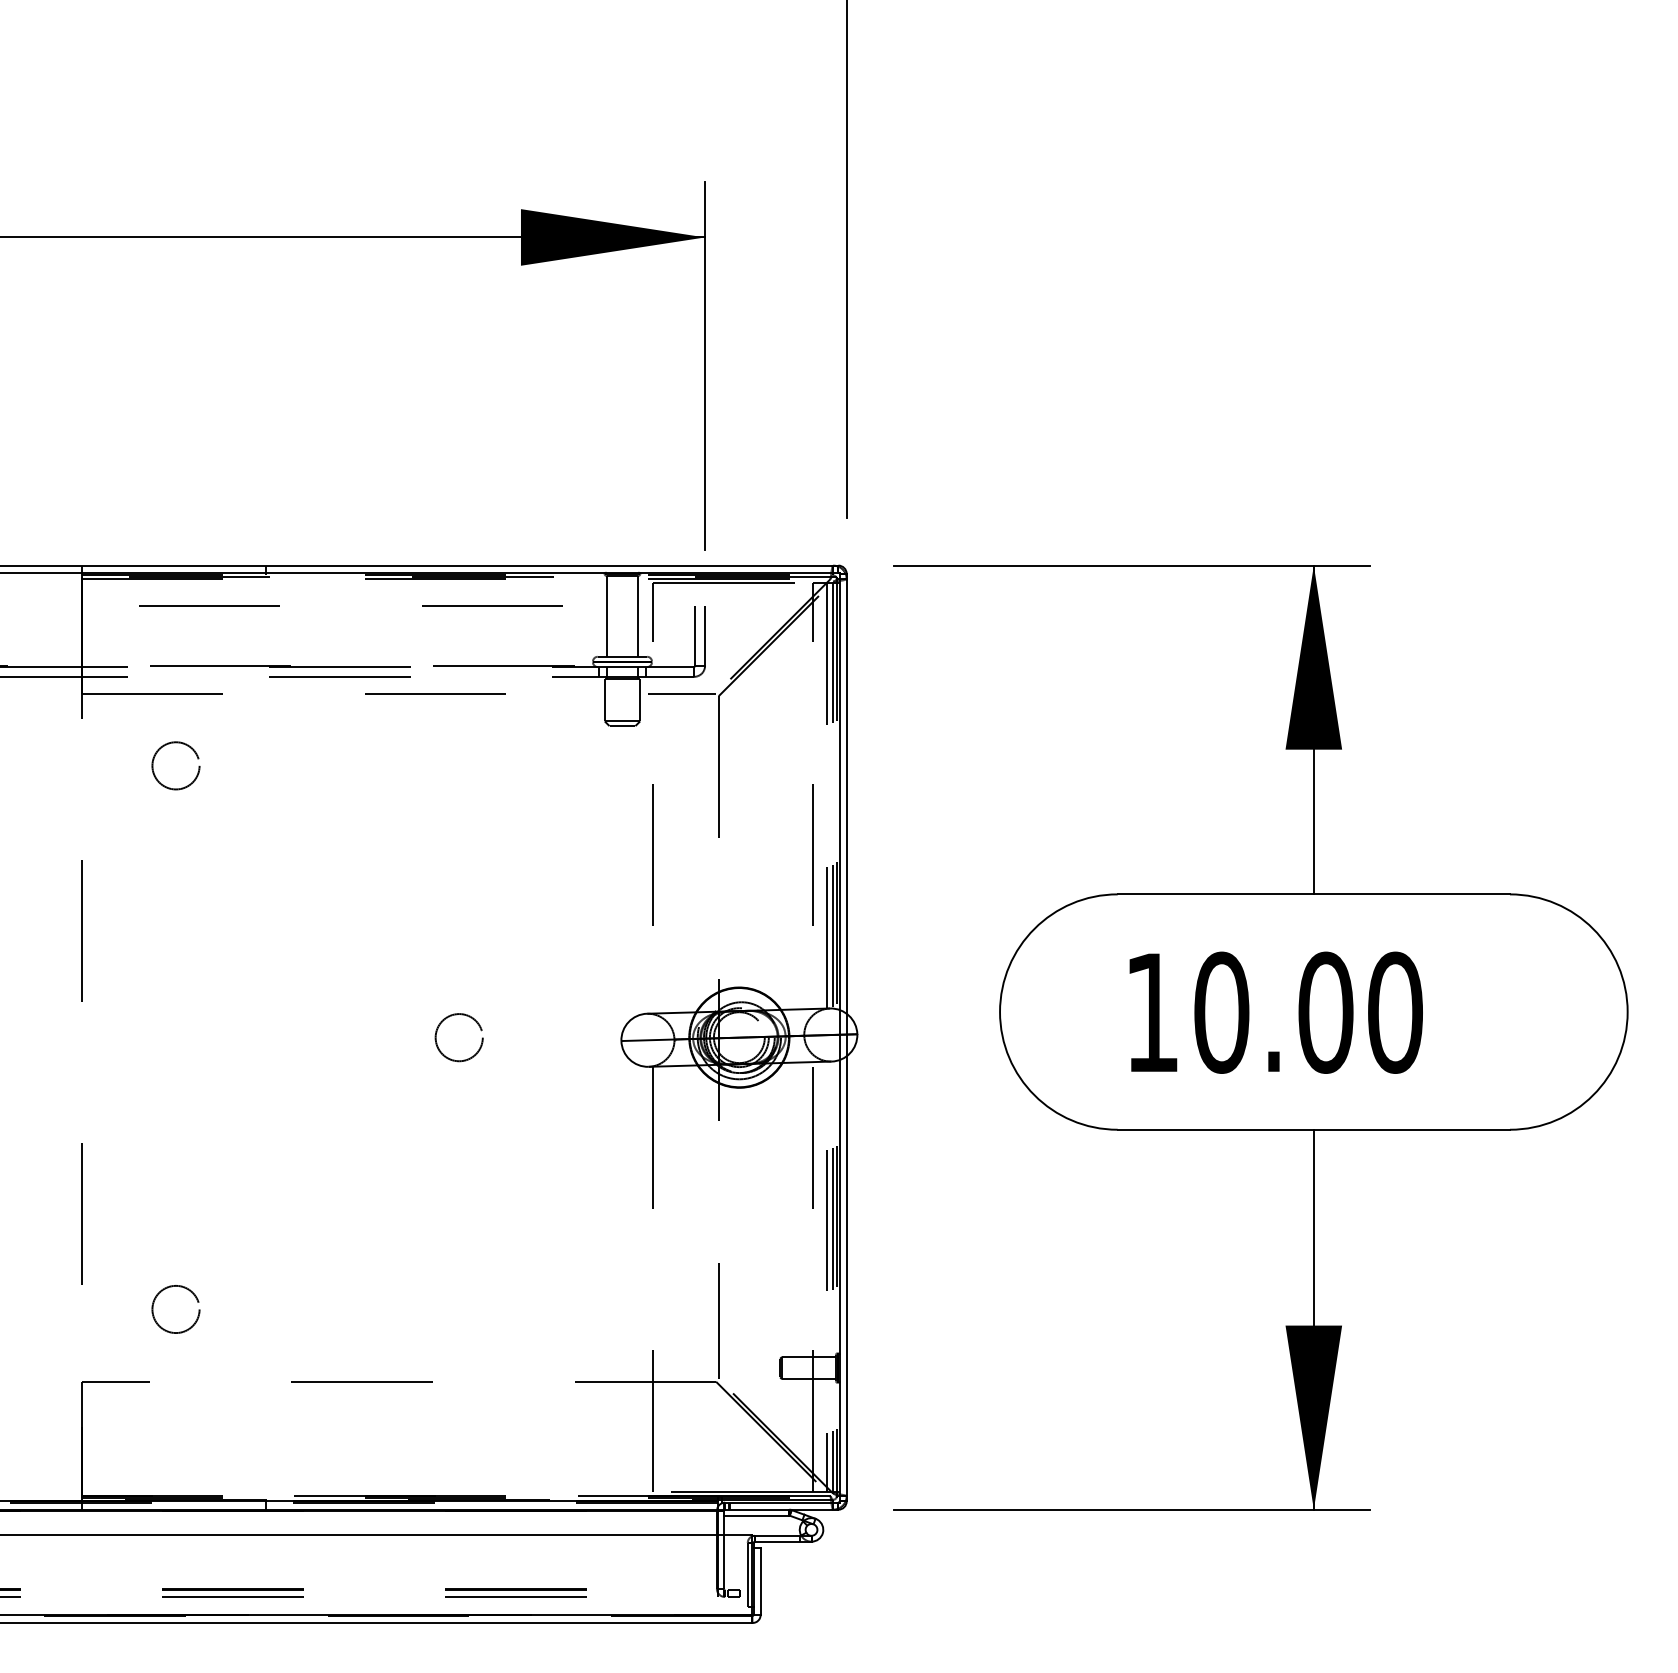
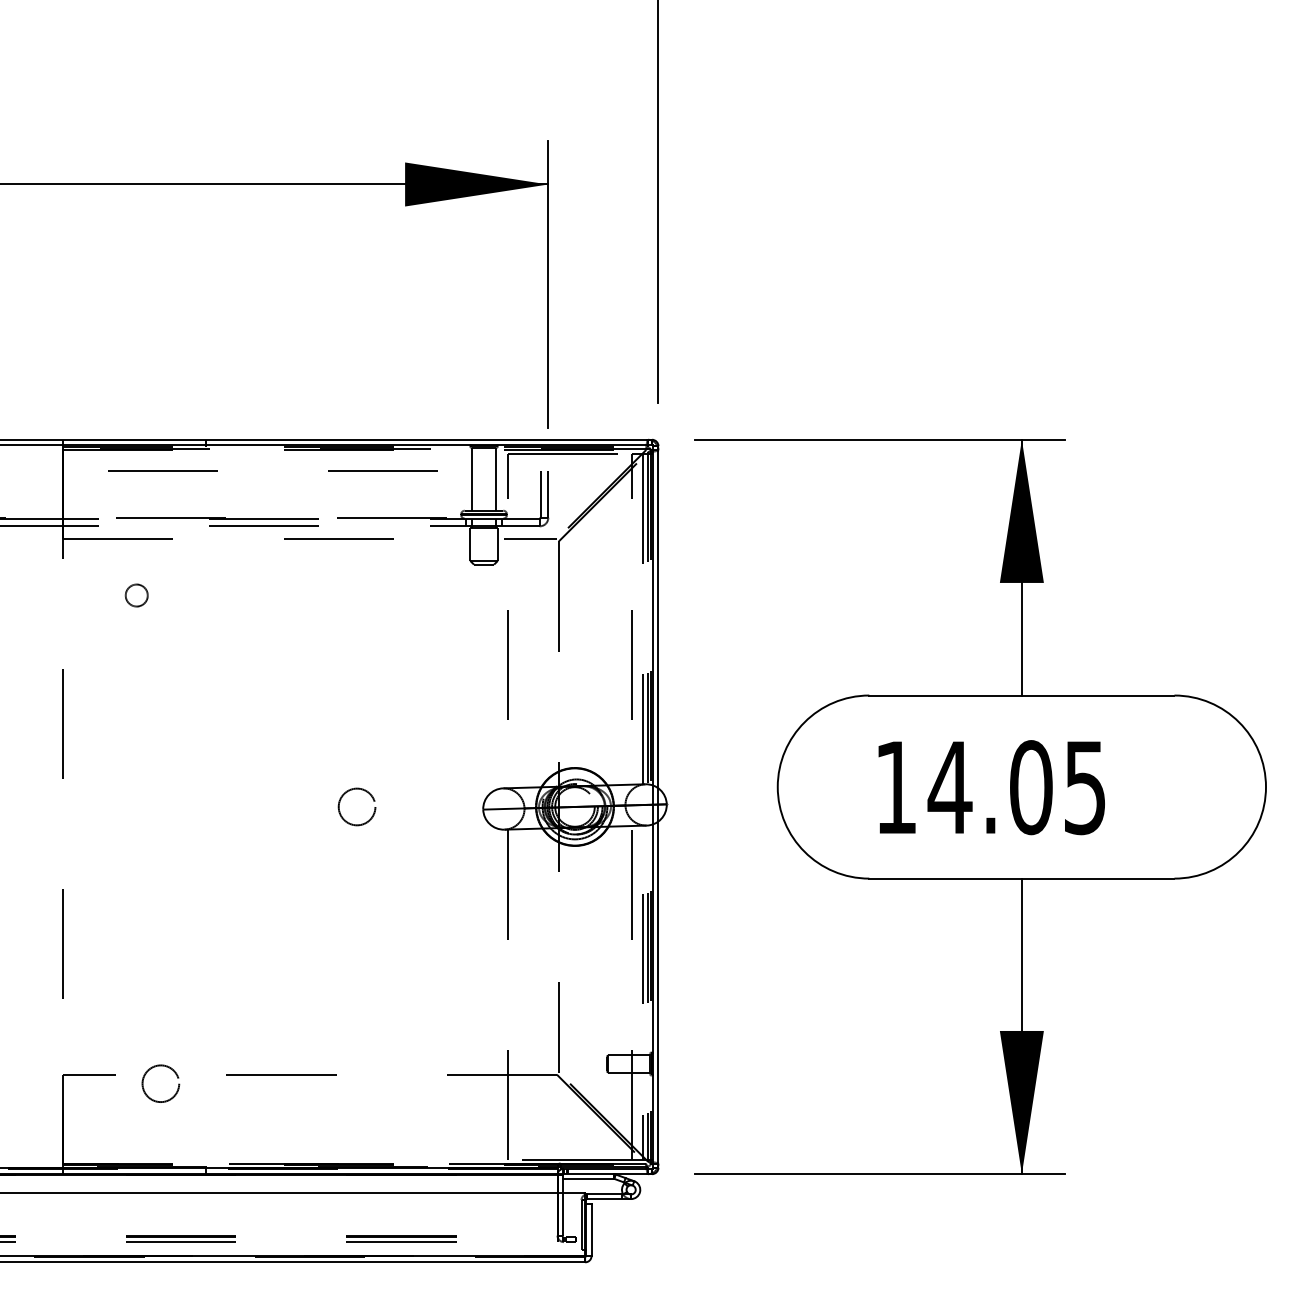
circle: (175, 765) -> (136, 595), size x0.6
text: (1307, 1012) -> (1016, 787), 10.00 -> 14.05
circle: (175, 1309) -> (160, 1083), moved

